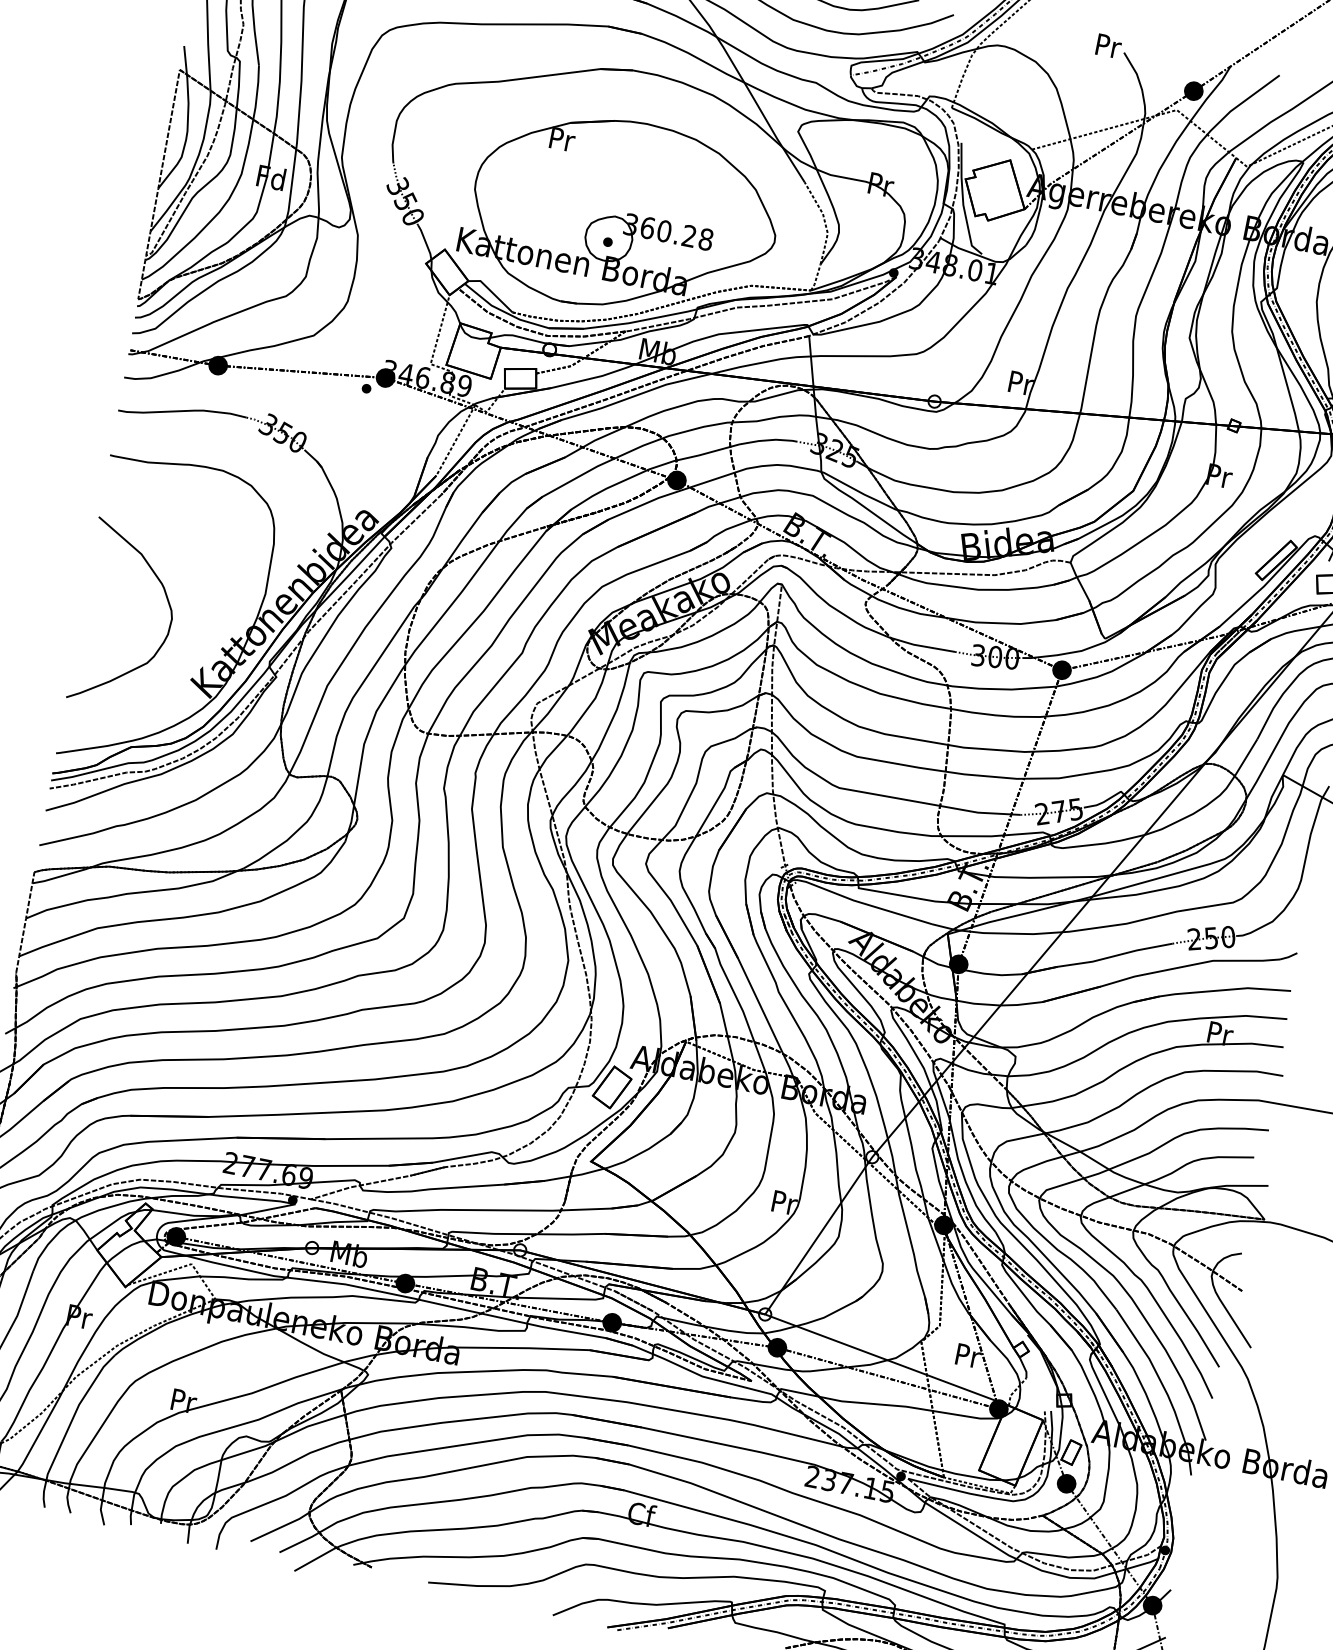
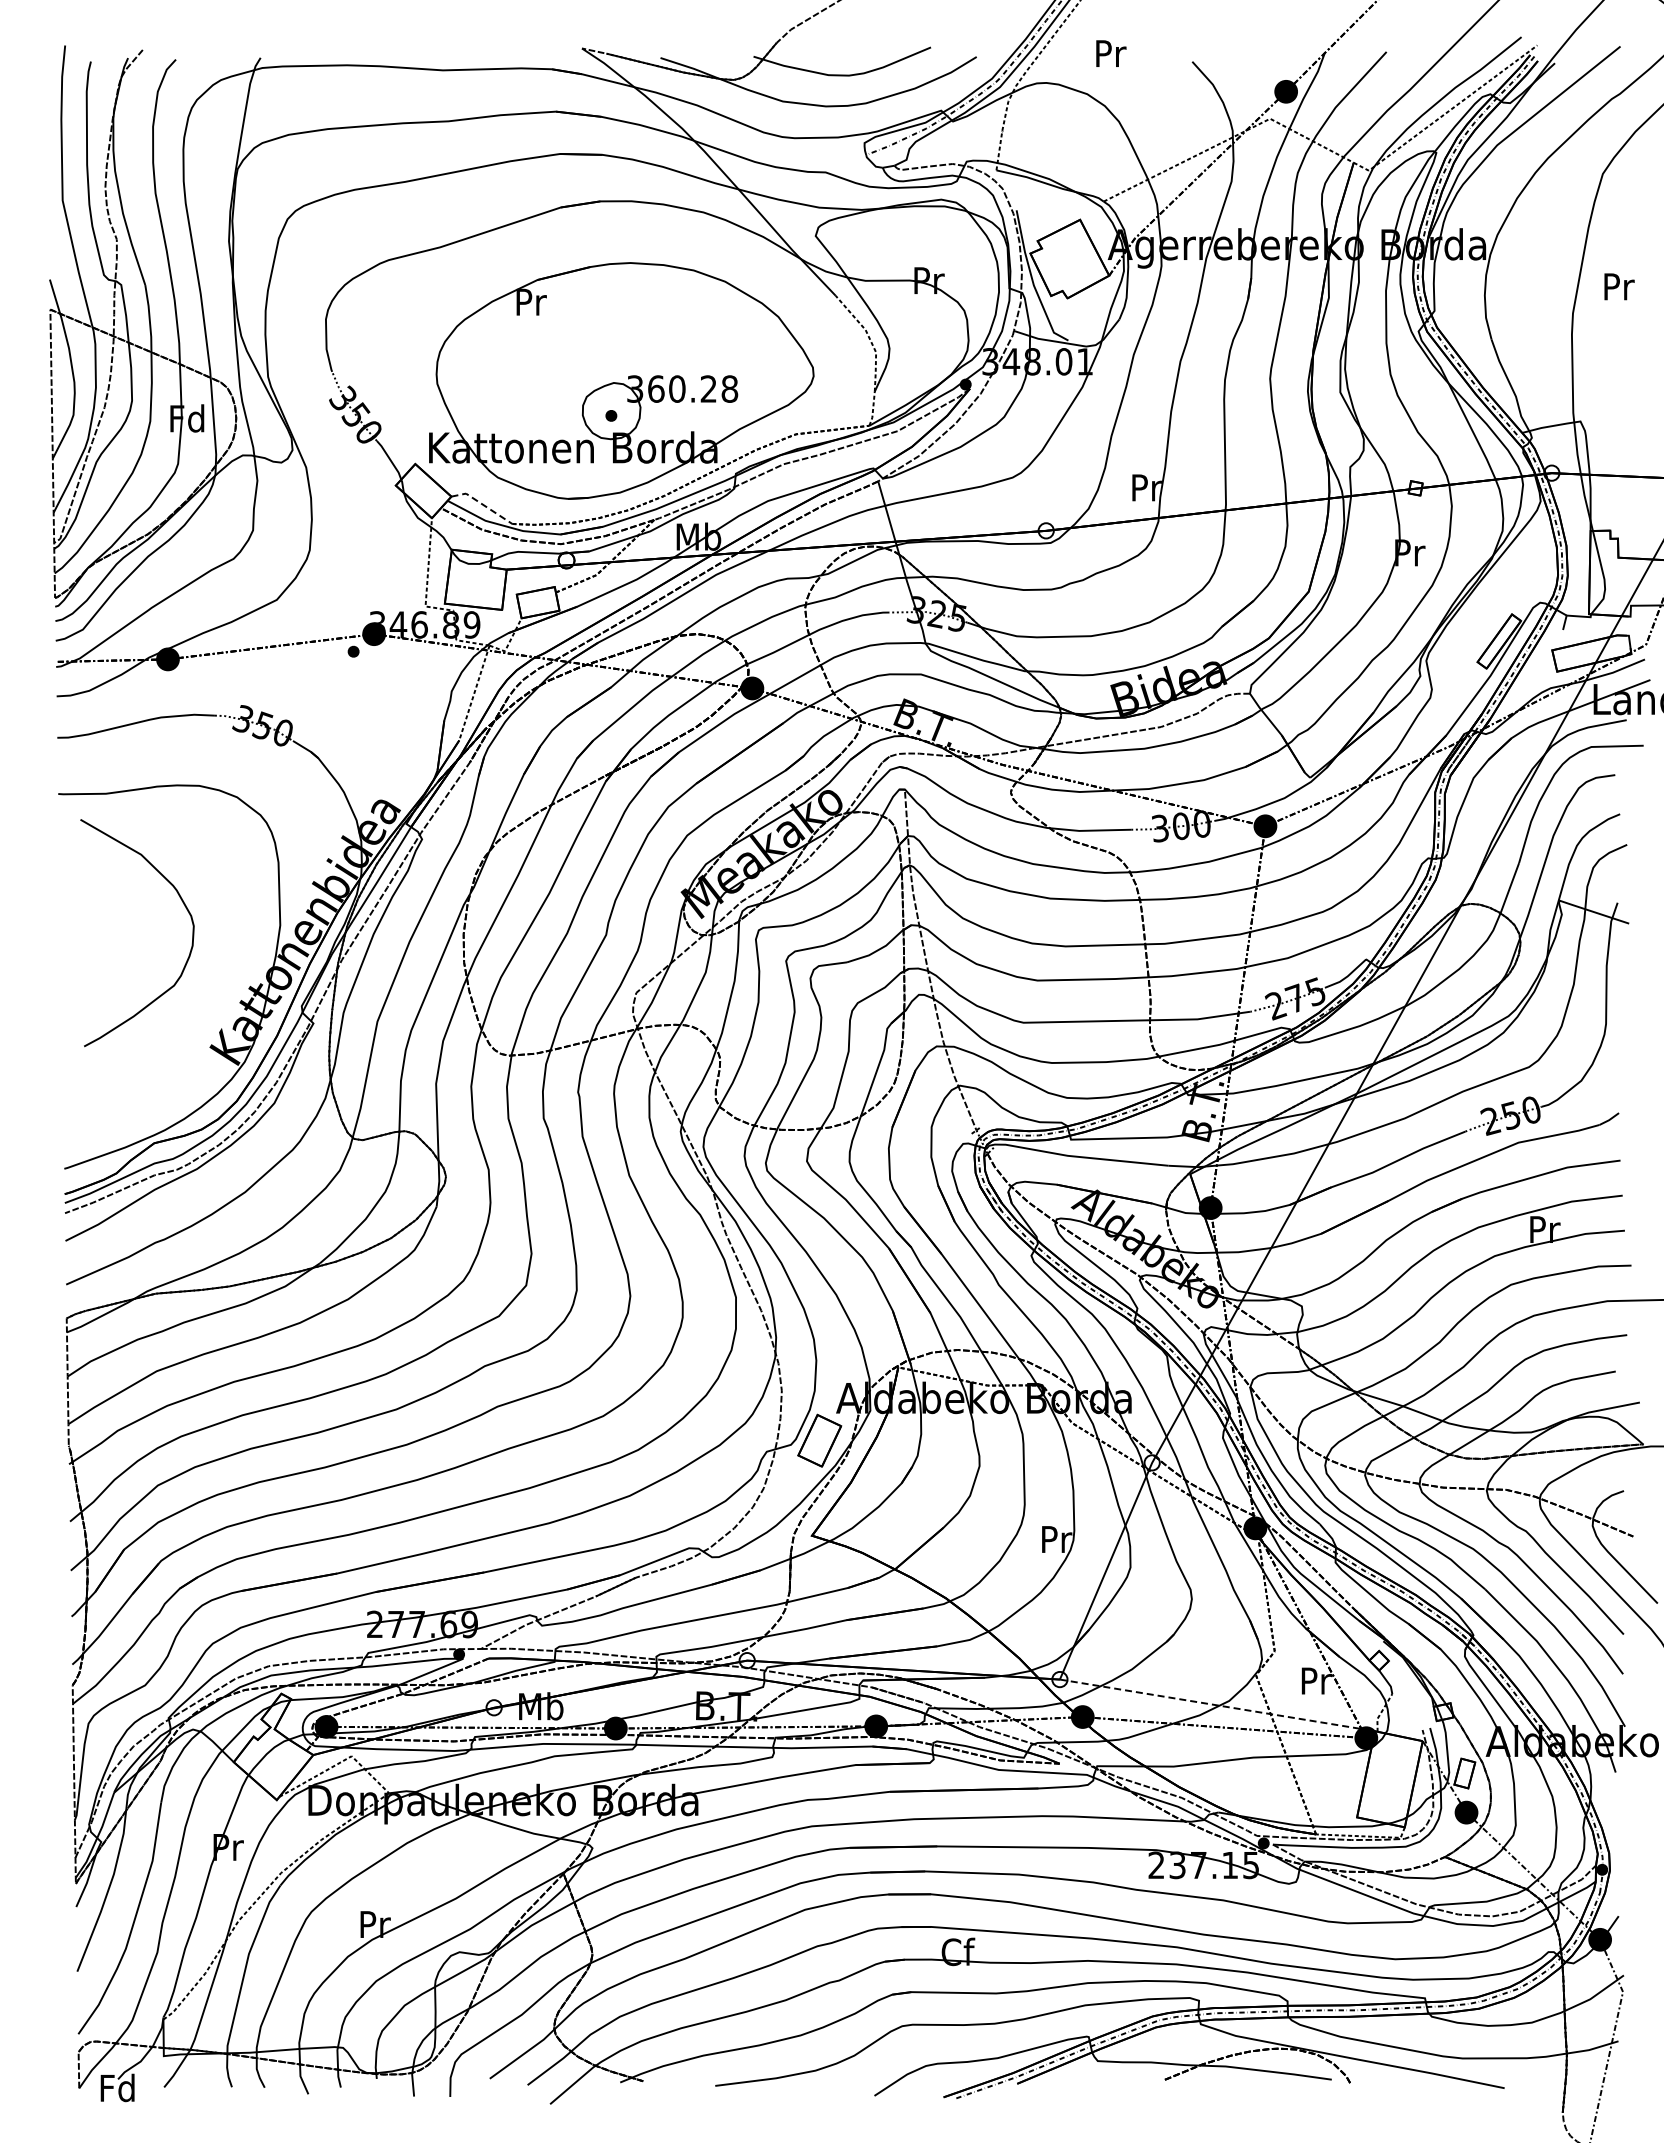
text: (1109, 46) -> (1111, 53), moved
line: (491, 292) -> (482, 504), solid -> dashed
curve: (168, 603) -> (185, 908), moved
line: (886, 1359) -> (1218, 1705), solid -> dashed

